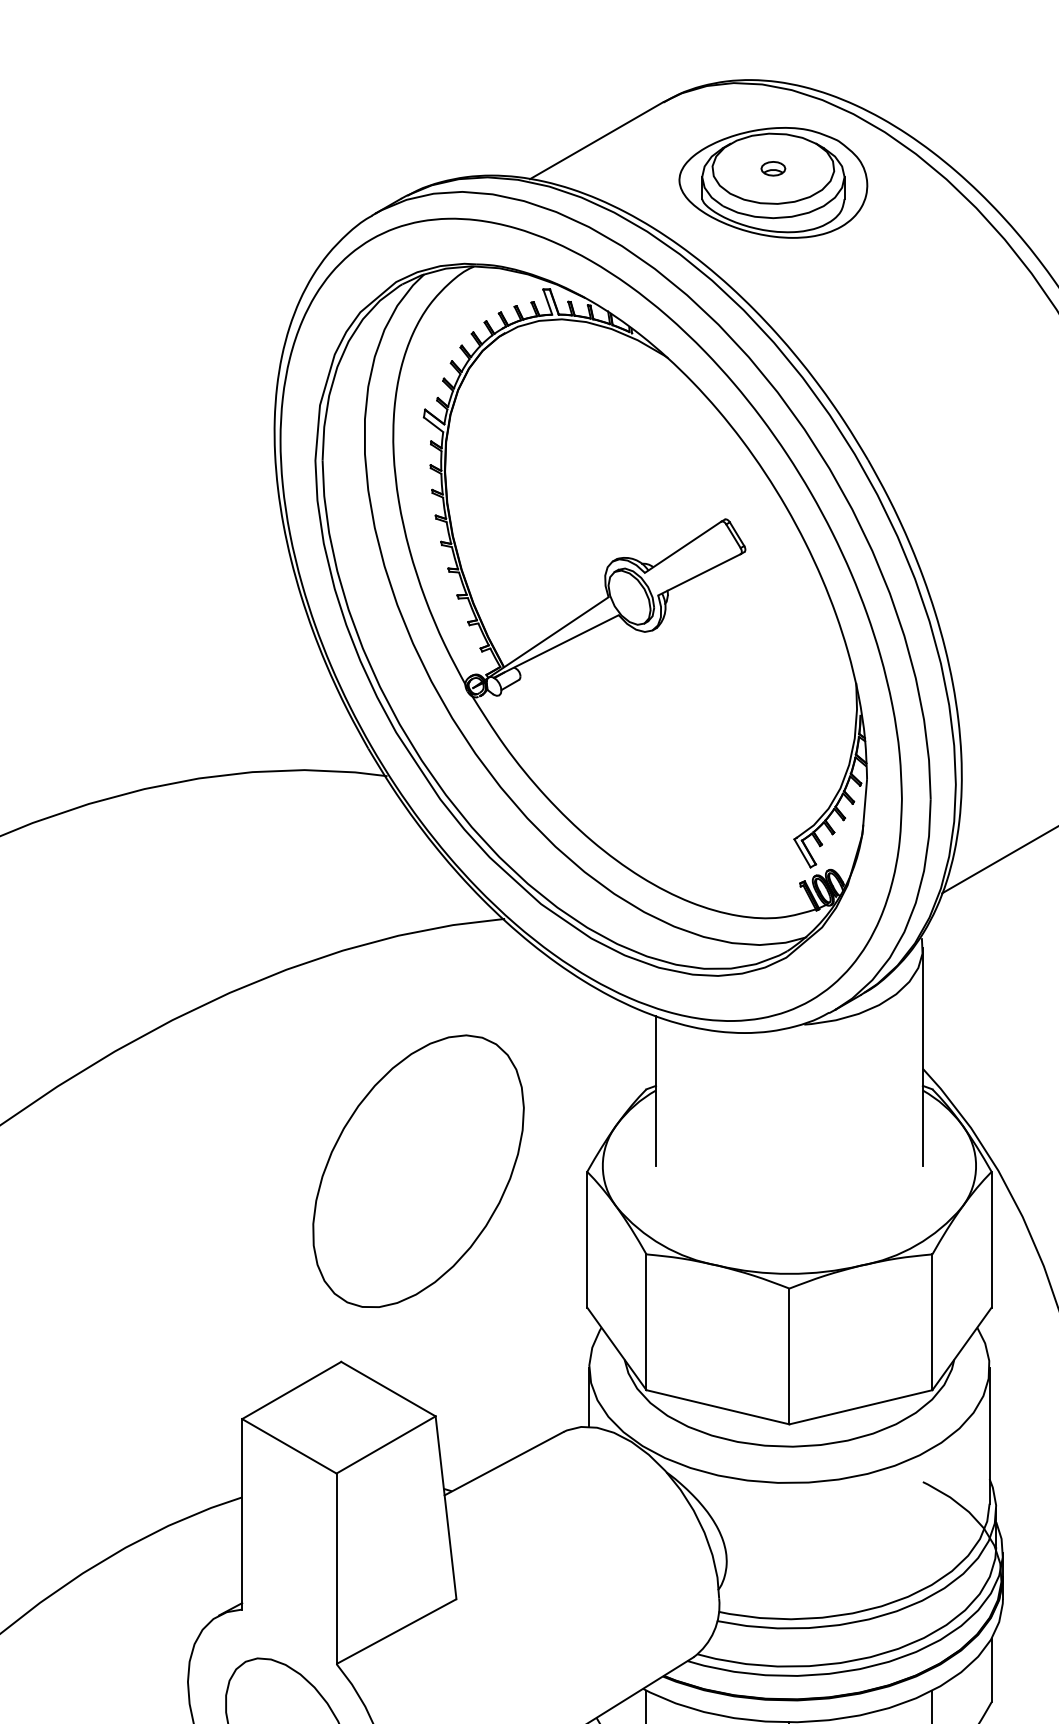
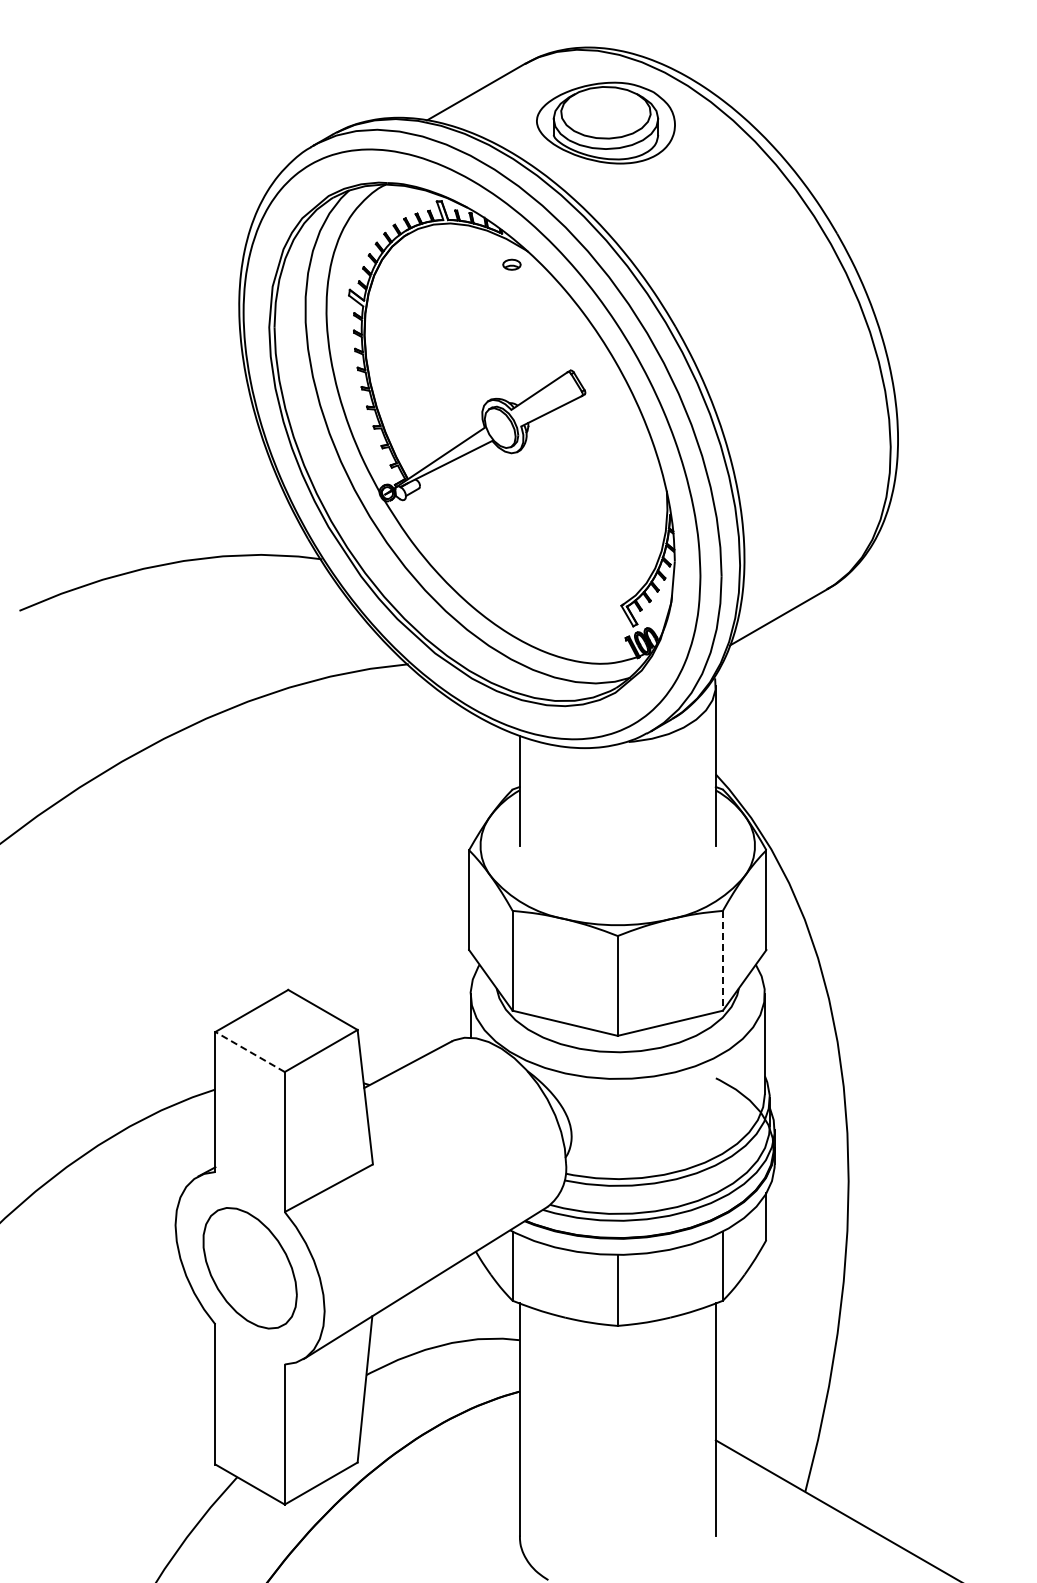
part: (772, 168) -> (511, 264), moved
part: (417, 1170) -> (344, 849), removed
line: (931, 1321) -> (722, 960), solid -> dashed
line: (288, 1445) -> (249, 1051), solid -> dashed

